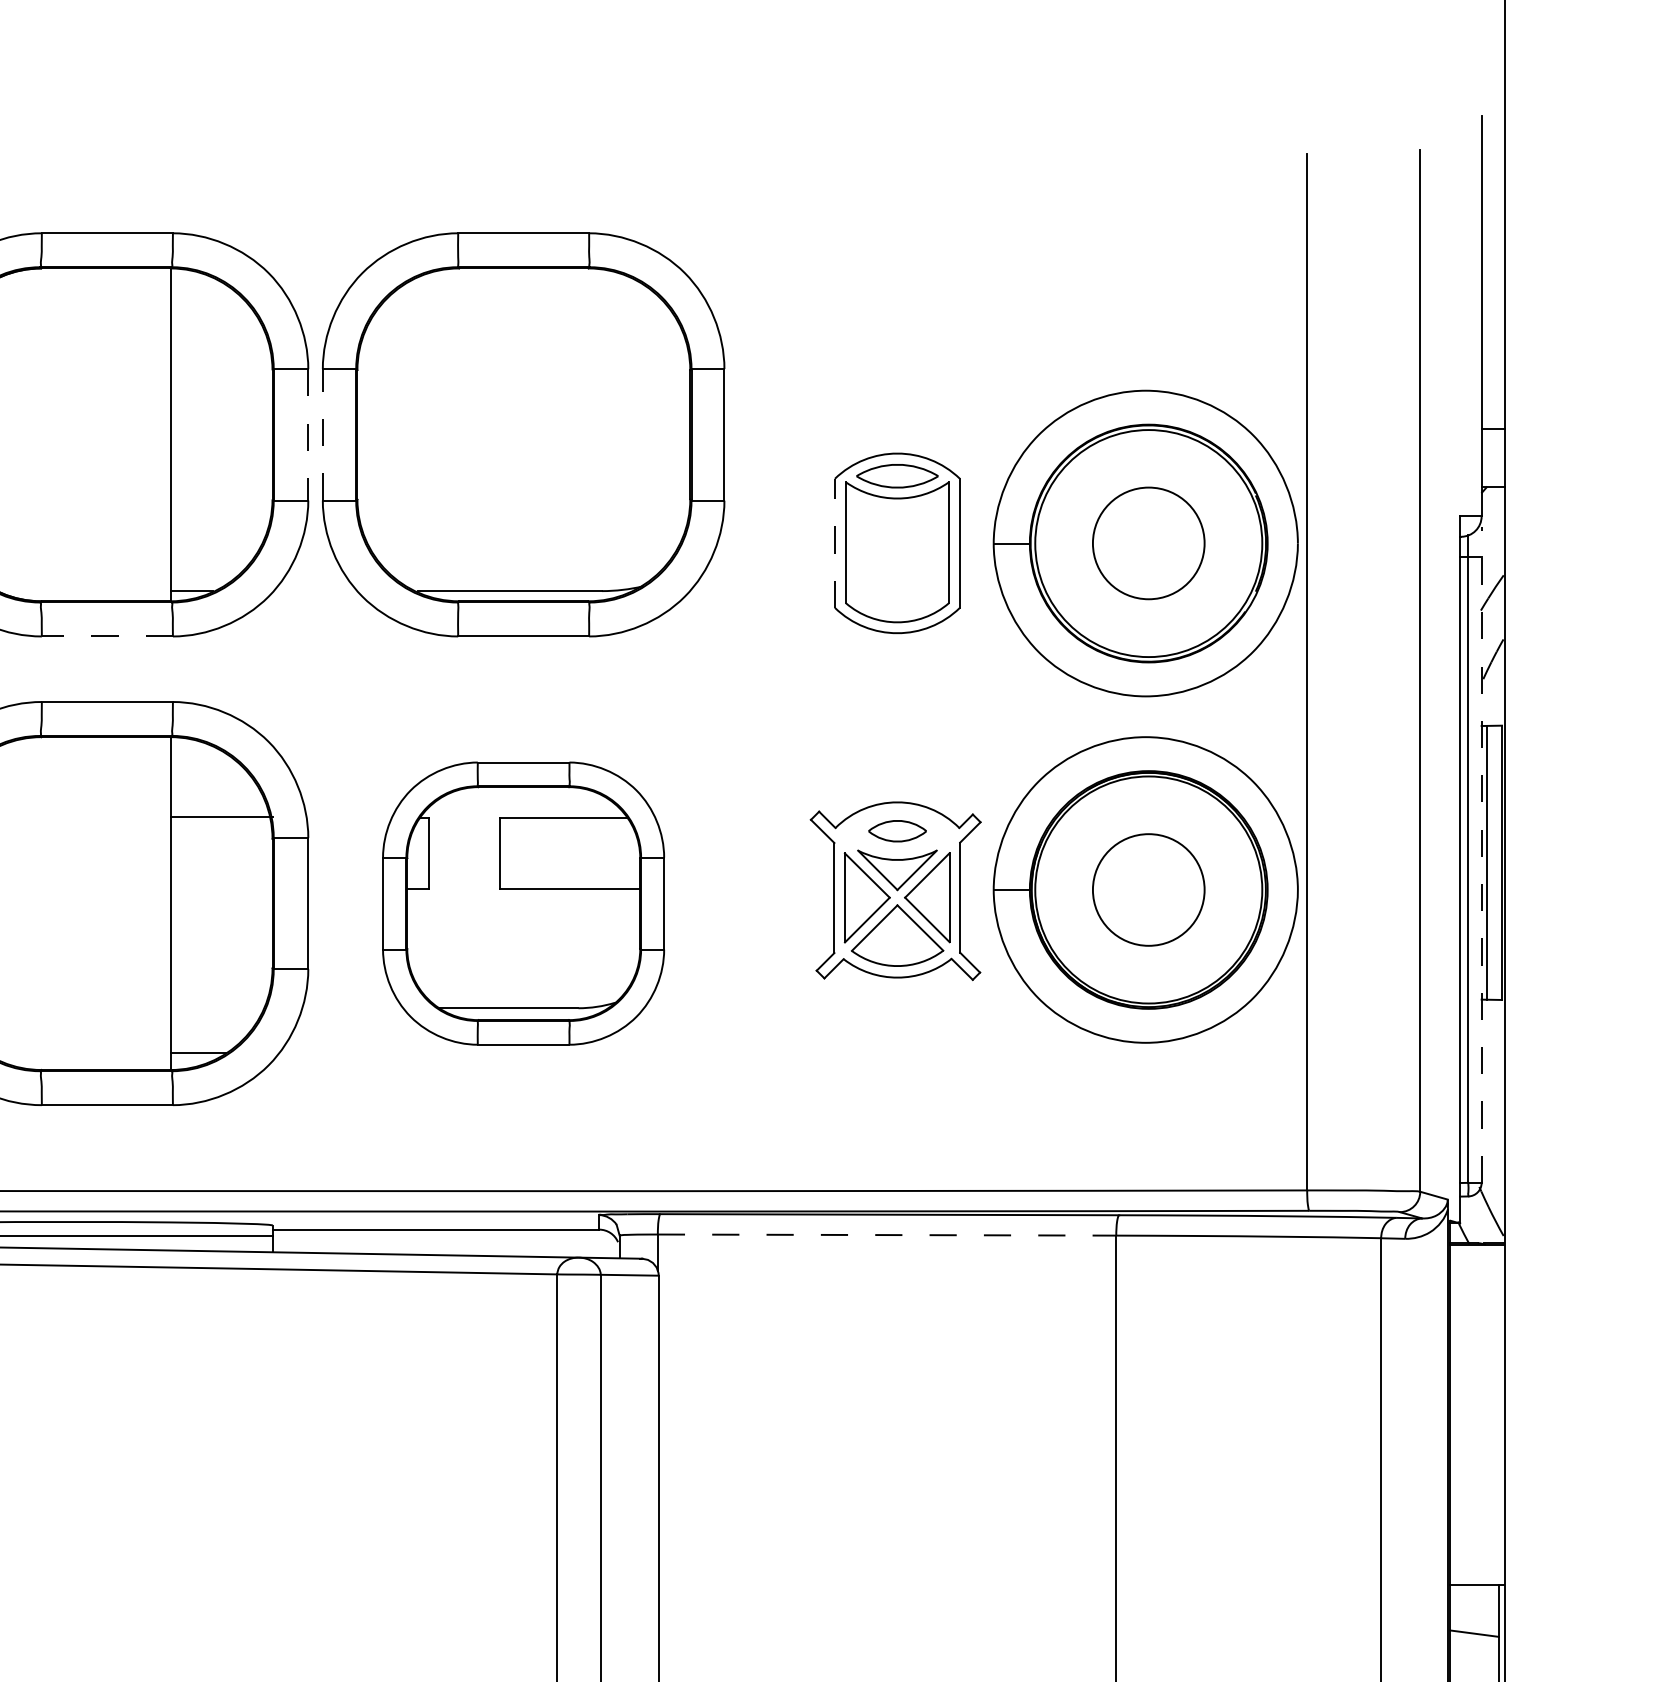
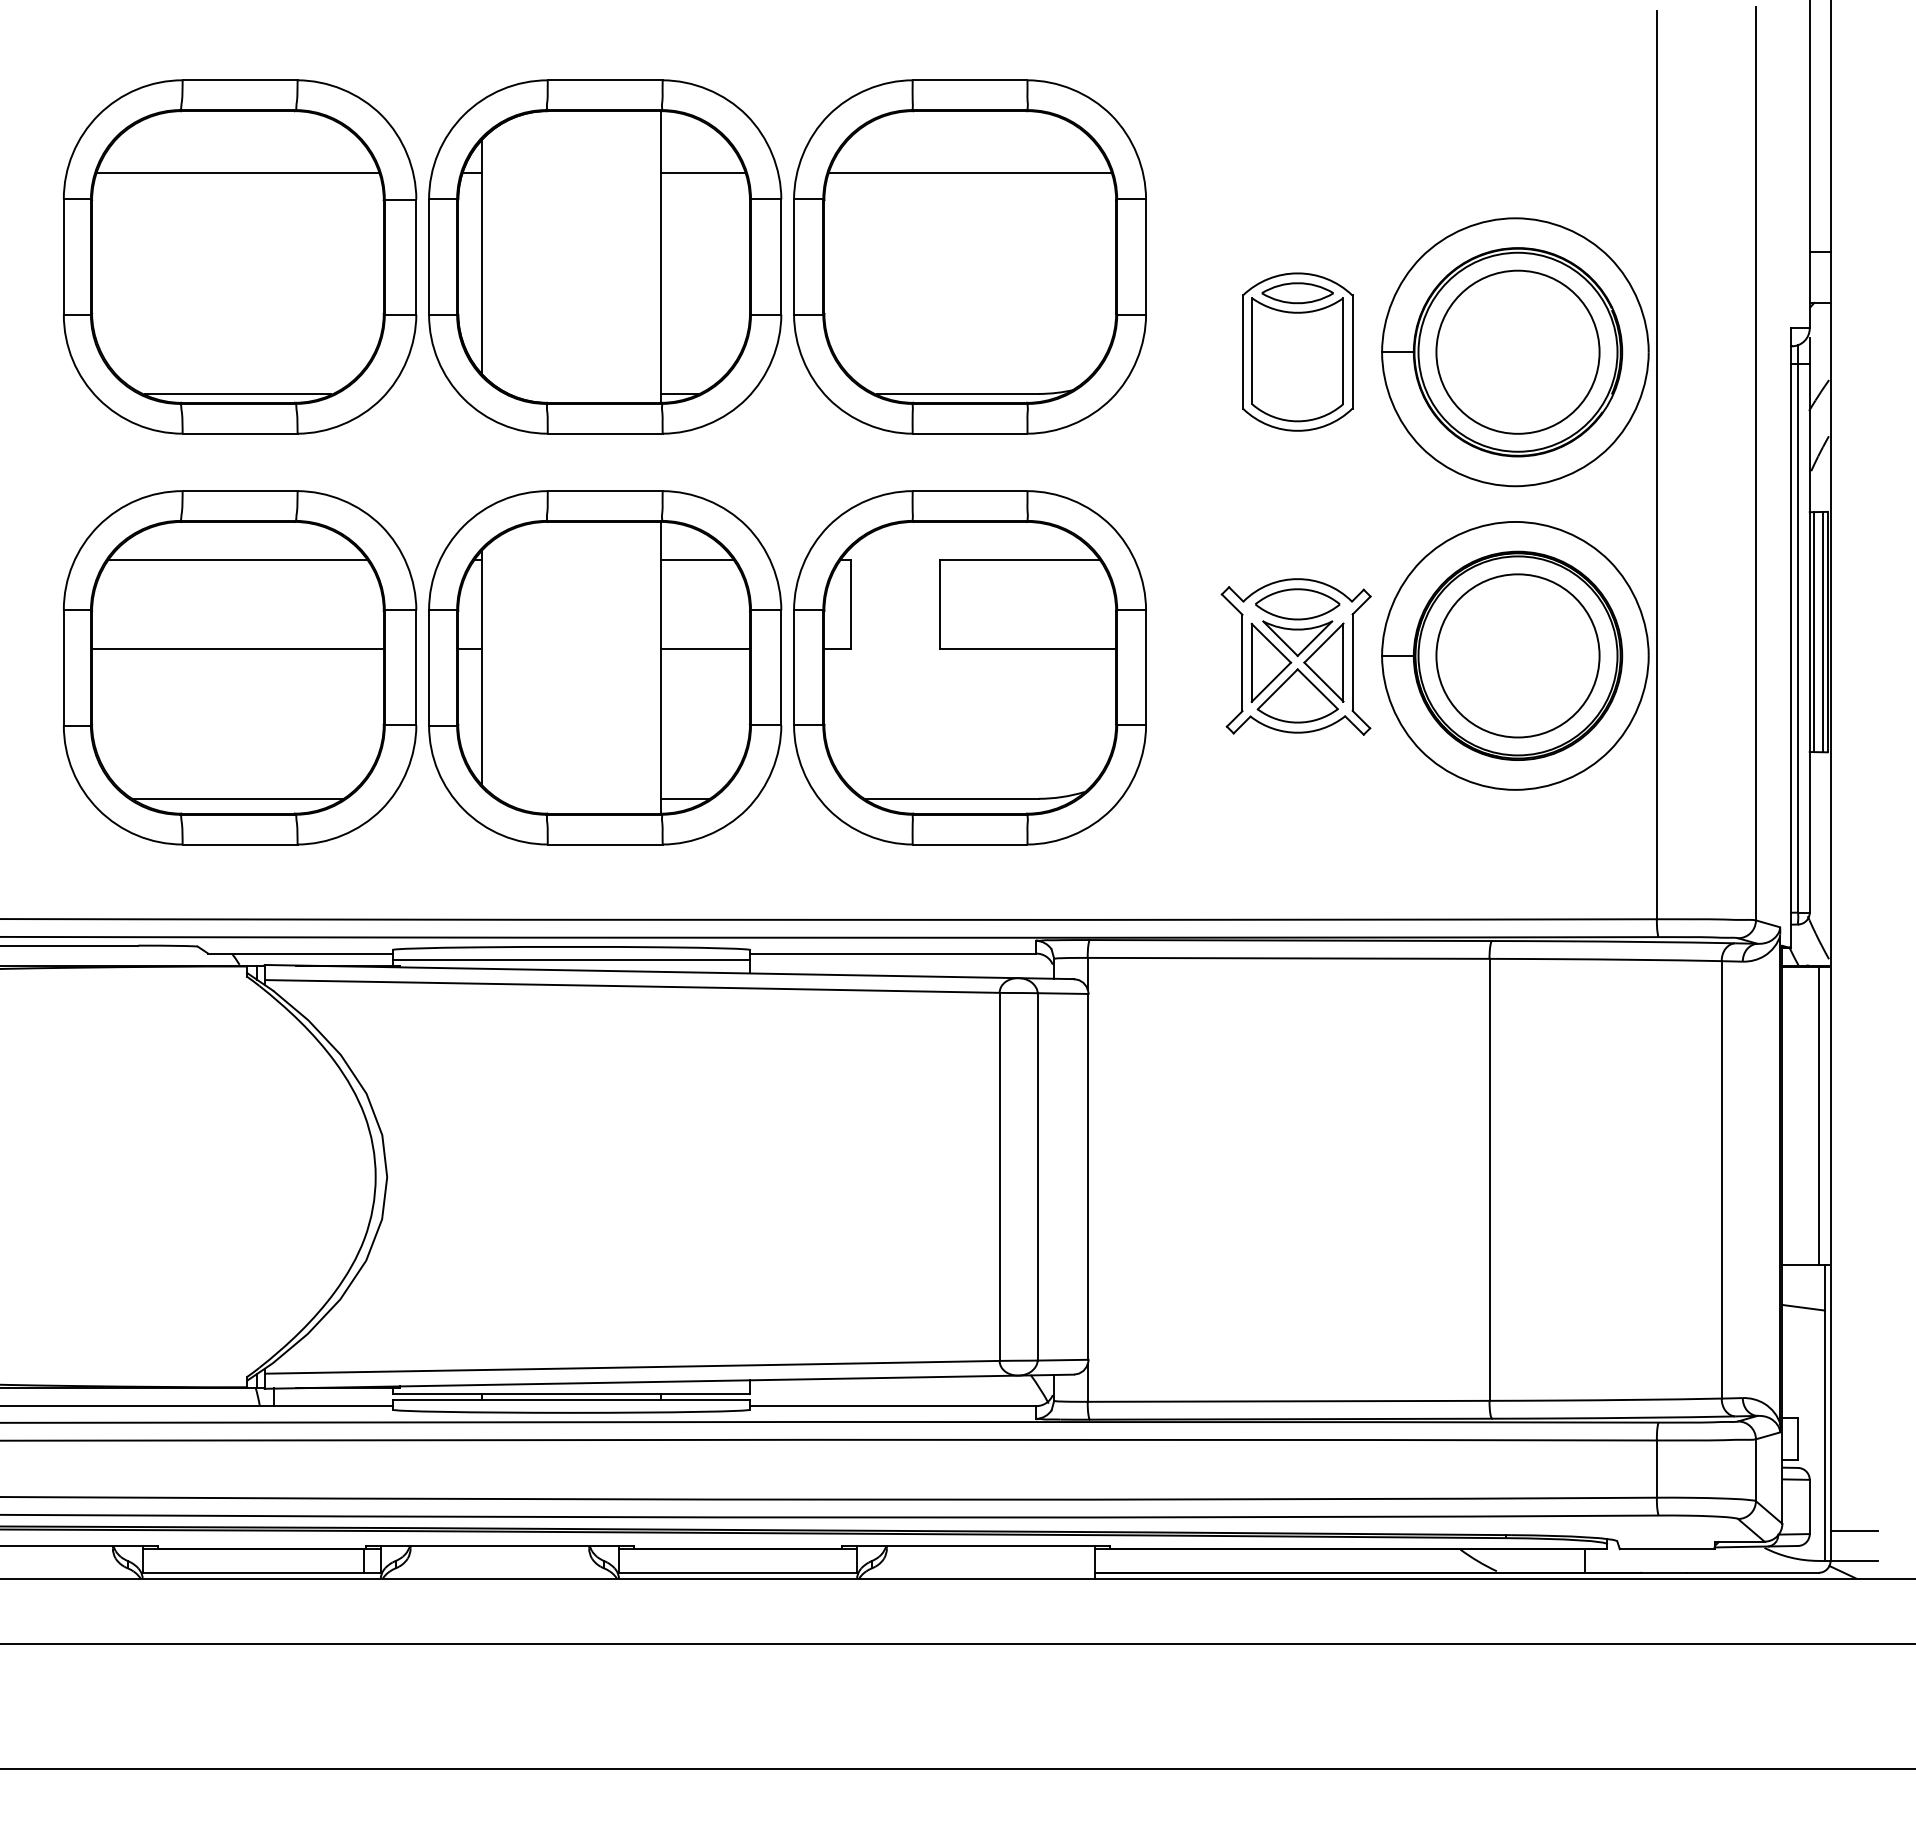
line: (218, 339) -> (702, 173), added
line: (522, 339) -> (969, 173), added
line: (308, 435) -> (781, 257), dashed -> solid
line: (323, 435) -> (794, 257), dashed -> solid
circle: (1148, 542) -> (1517, 351), size x1.67
line: (834, 543) -> (1242, 352), dashed -> solid
line: (106, 636) -> (604, 433), dashed -> solid
line: (211, 781) -> (696, 560), added
line: (220, 817) -> (704, 649), moved
part: (897, 831) -> (1297, 604), size x1.67
line: (1481, 854) -> (1809, 624), dashed -> solid
line: (1497, 862) -> (1823, 631), added
circle: (1148, 889) -> (1517, 655), size x1.67
part: (522, 903) -> (969, 667), size x1.43
line: (886, 1235) -> (1288, 958), dashed -> solid
line: (1491, 1415) -> (1818, 1116), added

